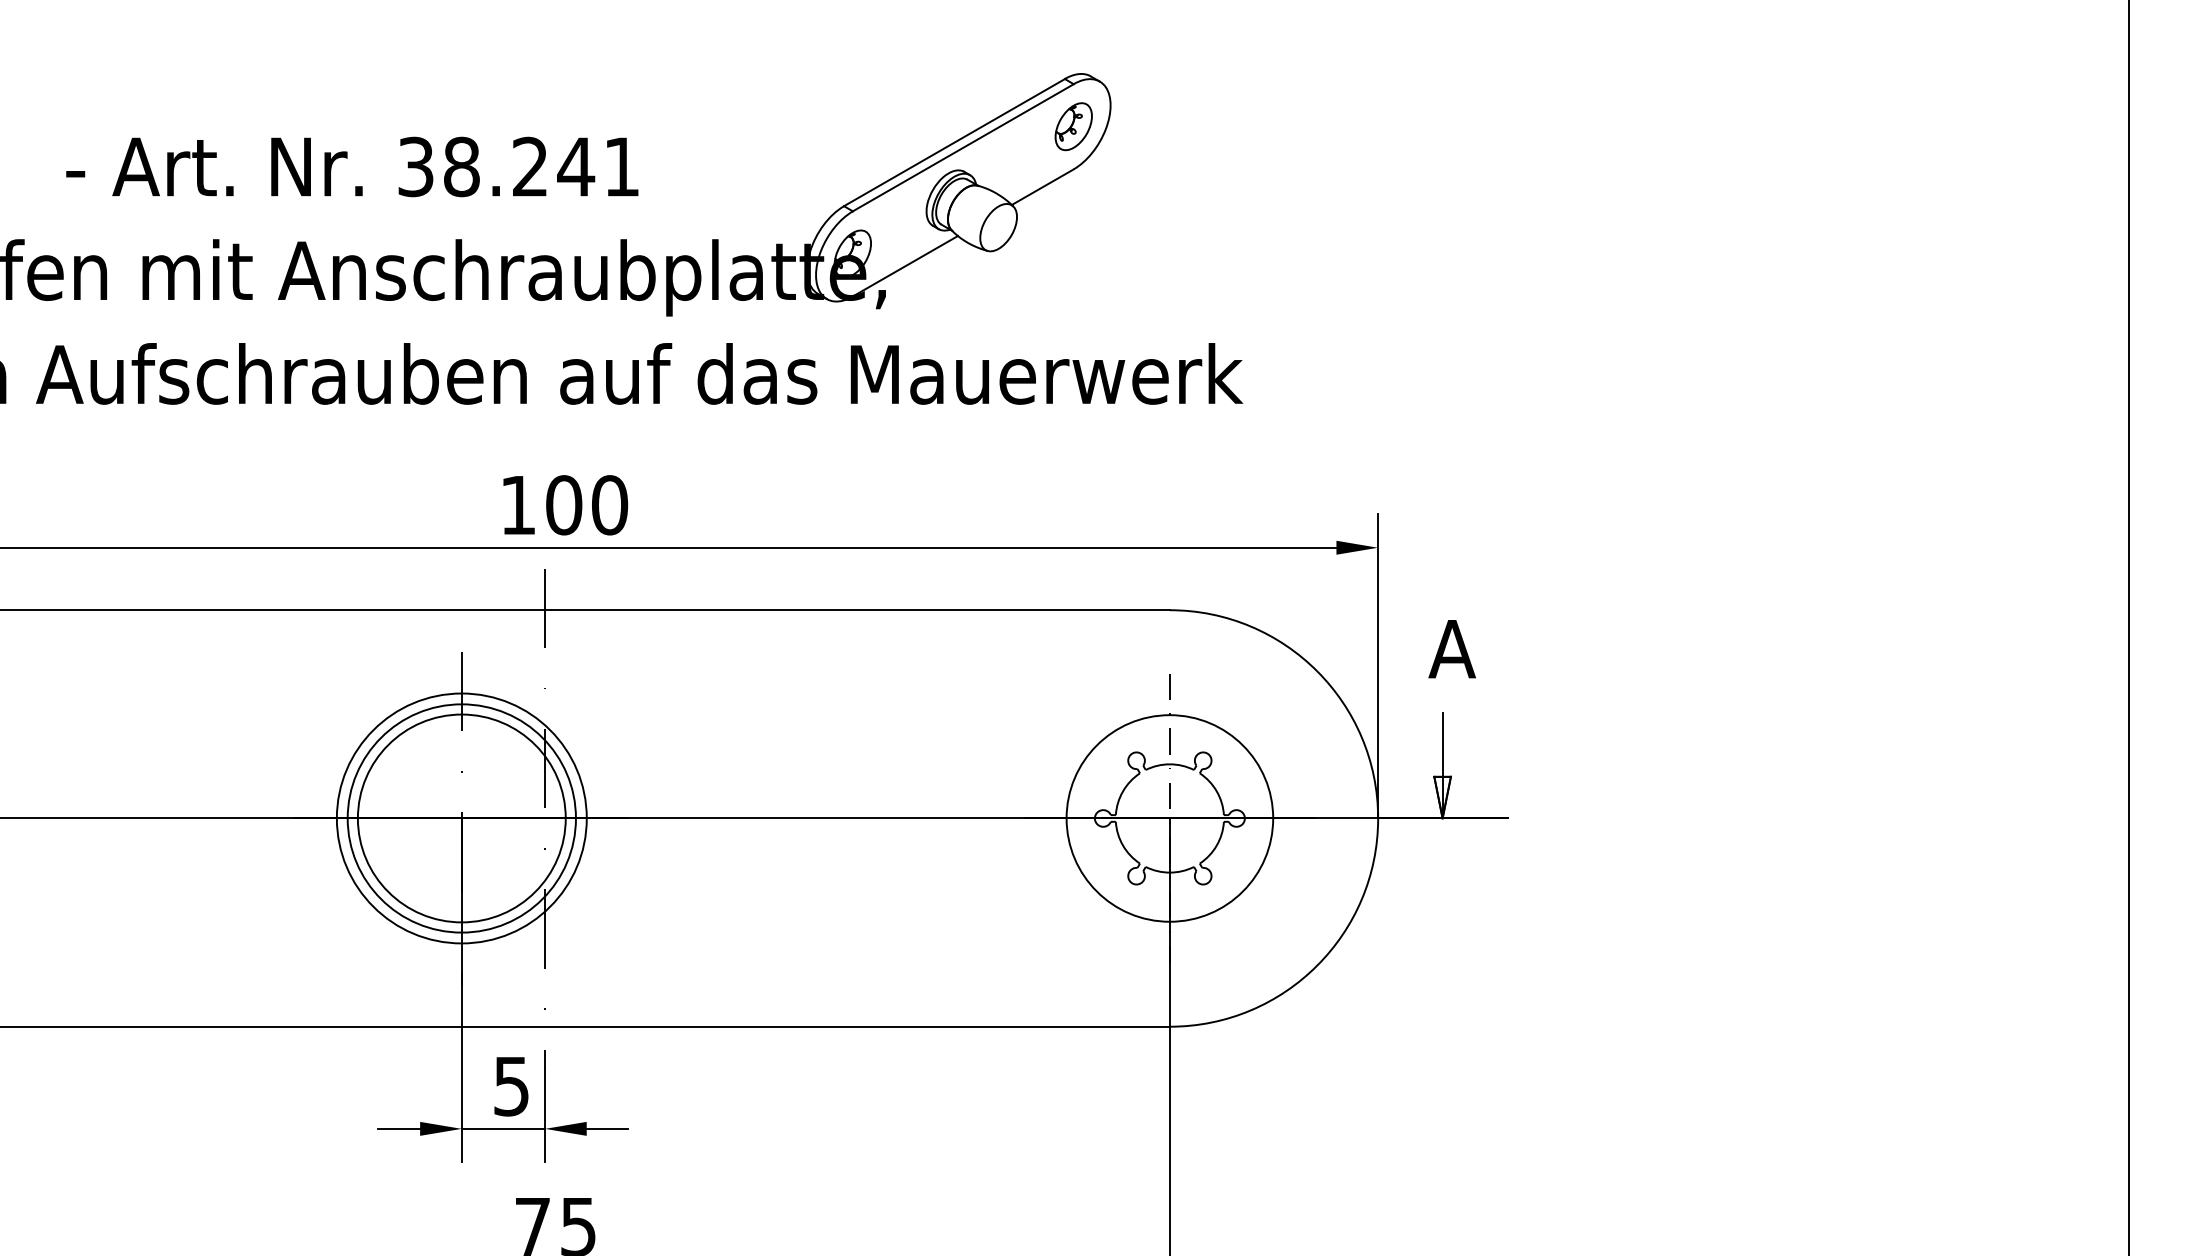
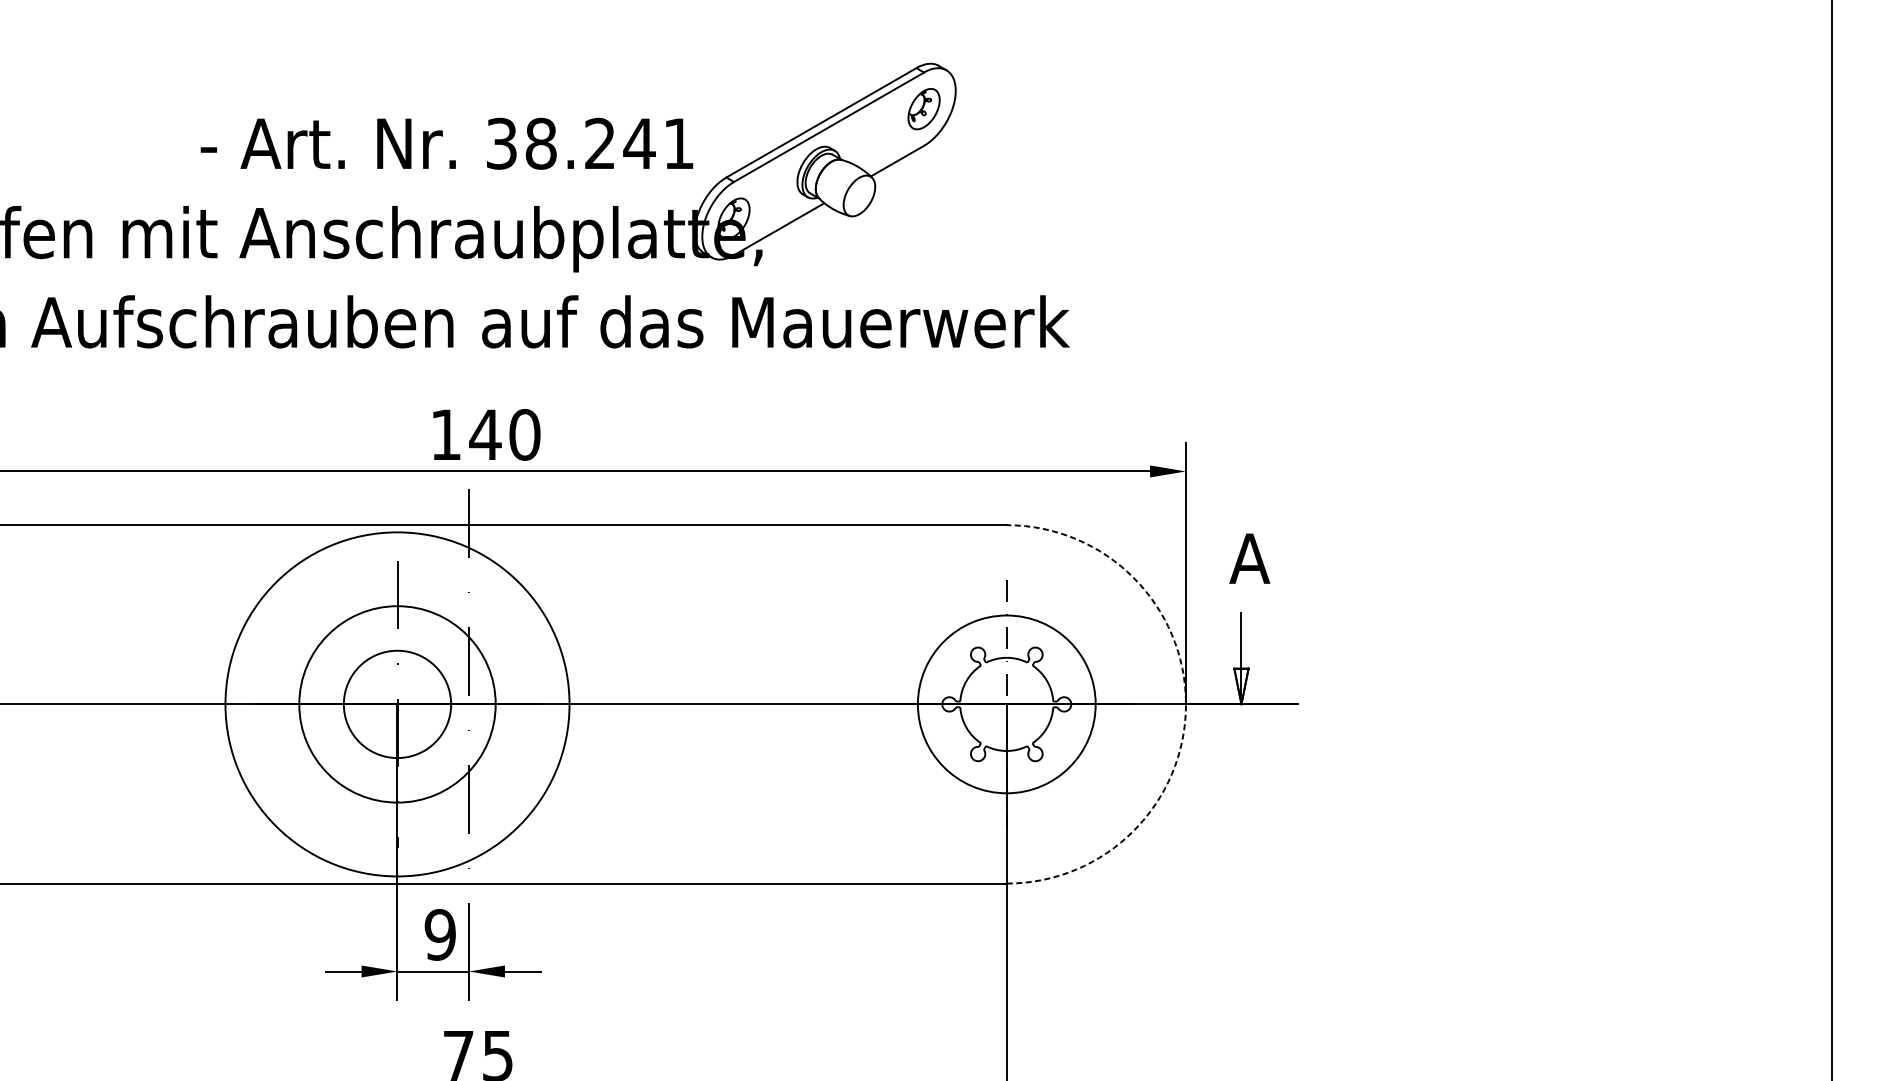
text: (352, 166) -> (447, 143), moved
text: (563, 505) -> (484, 435), 100 -> 140
circle: (461, 818) -> (397, 704), size x0.6
circle: (461, 818) -> (397, 704), size x1.6
arc: (1378, 818) -> (1186, 704), solid -> dashed
text: (511, 1086) -> (440, 935), 5 -> 9

